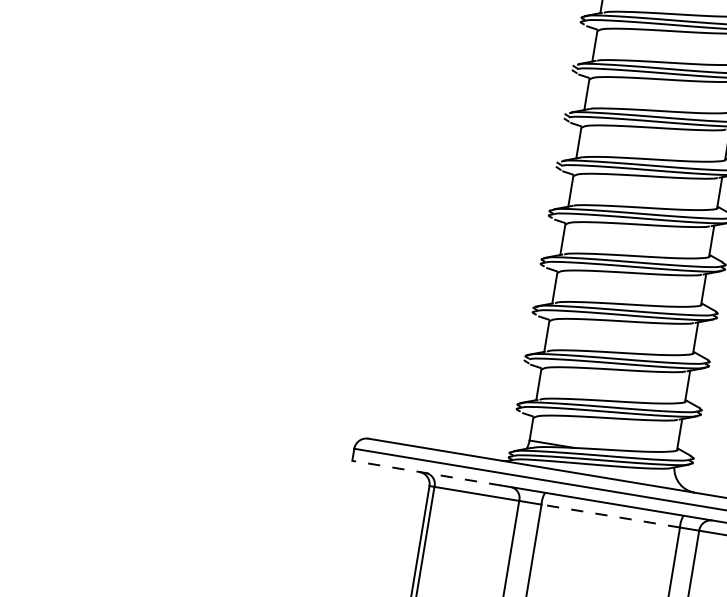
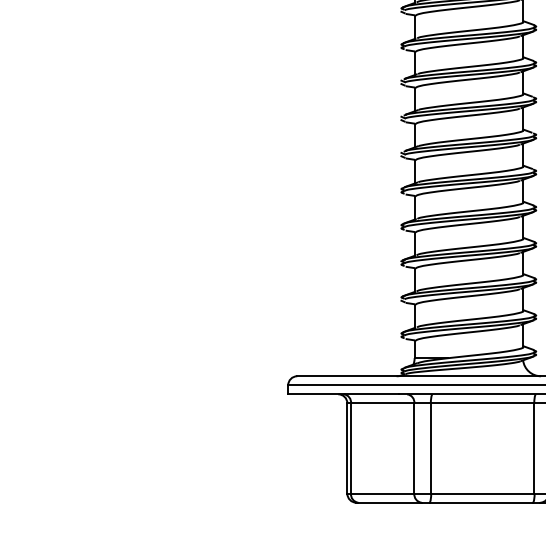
line: (426, 473) -> (343, 394), dashed -> solid
line: (610, 516) -> (482, 403), dashed -> solid

